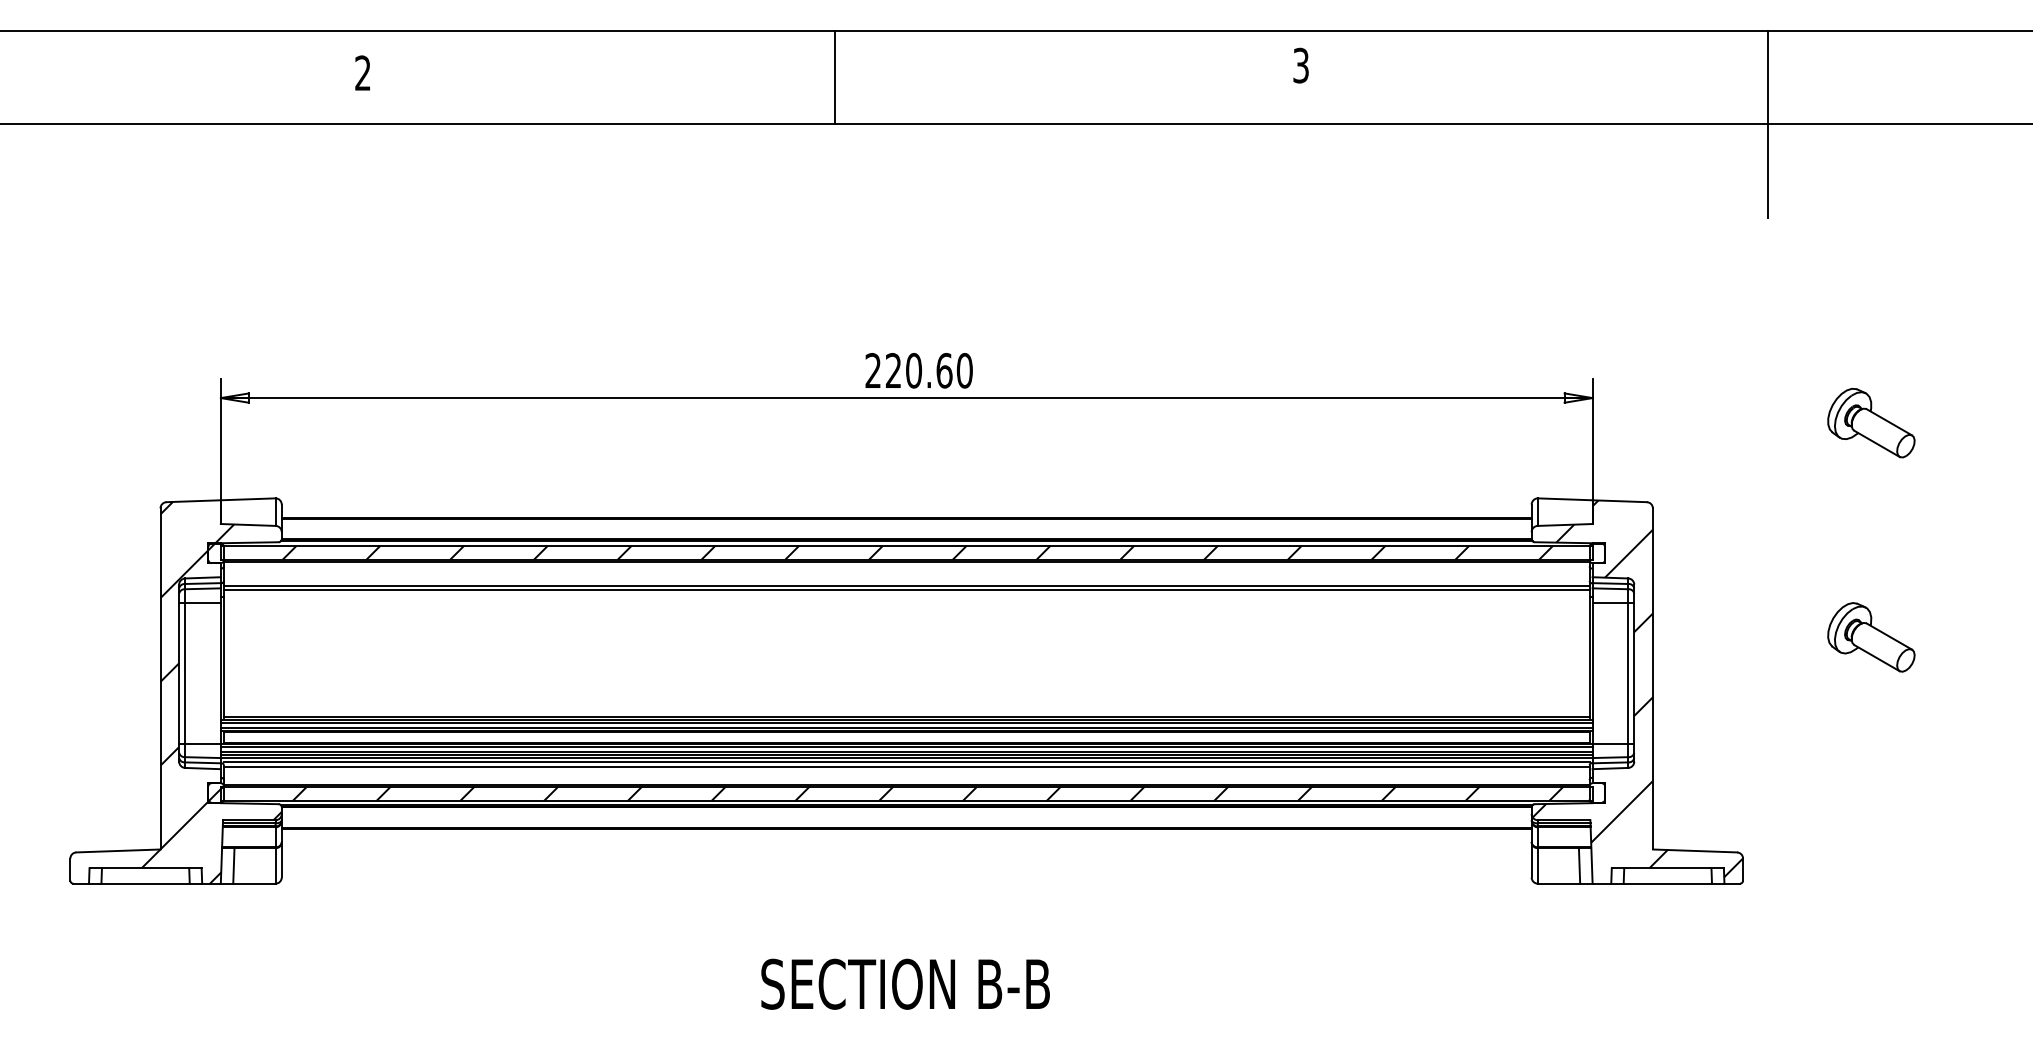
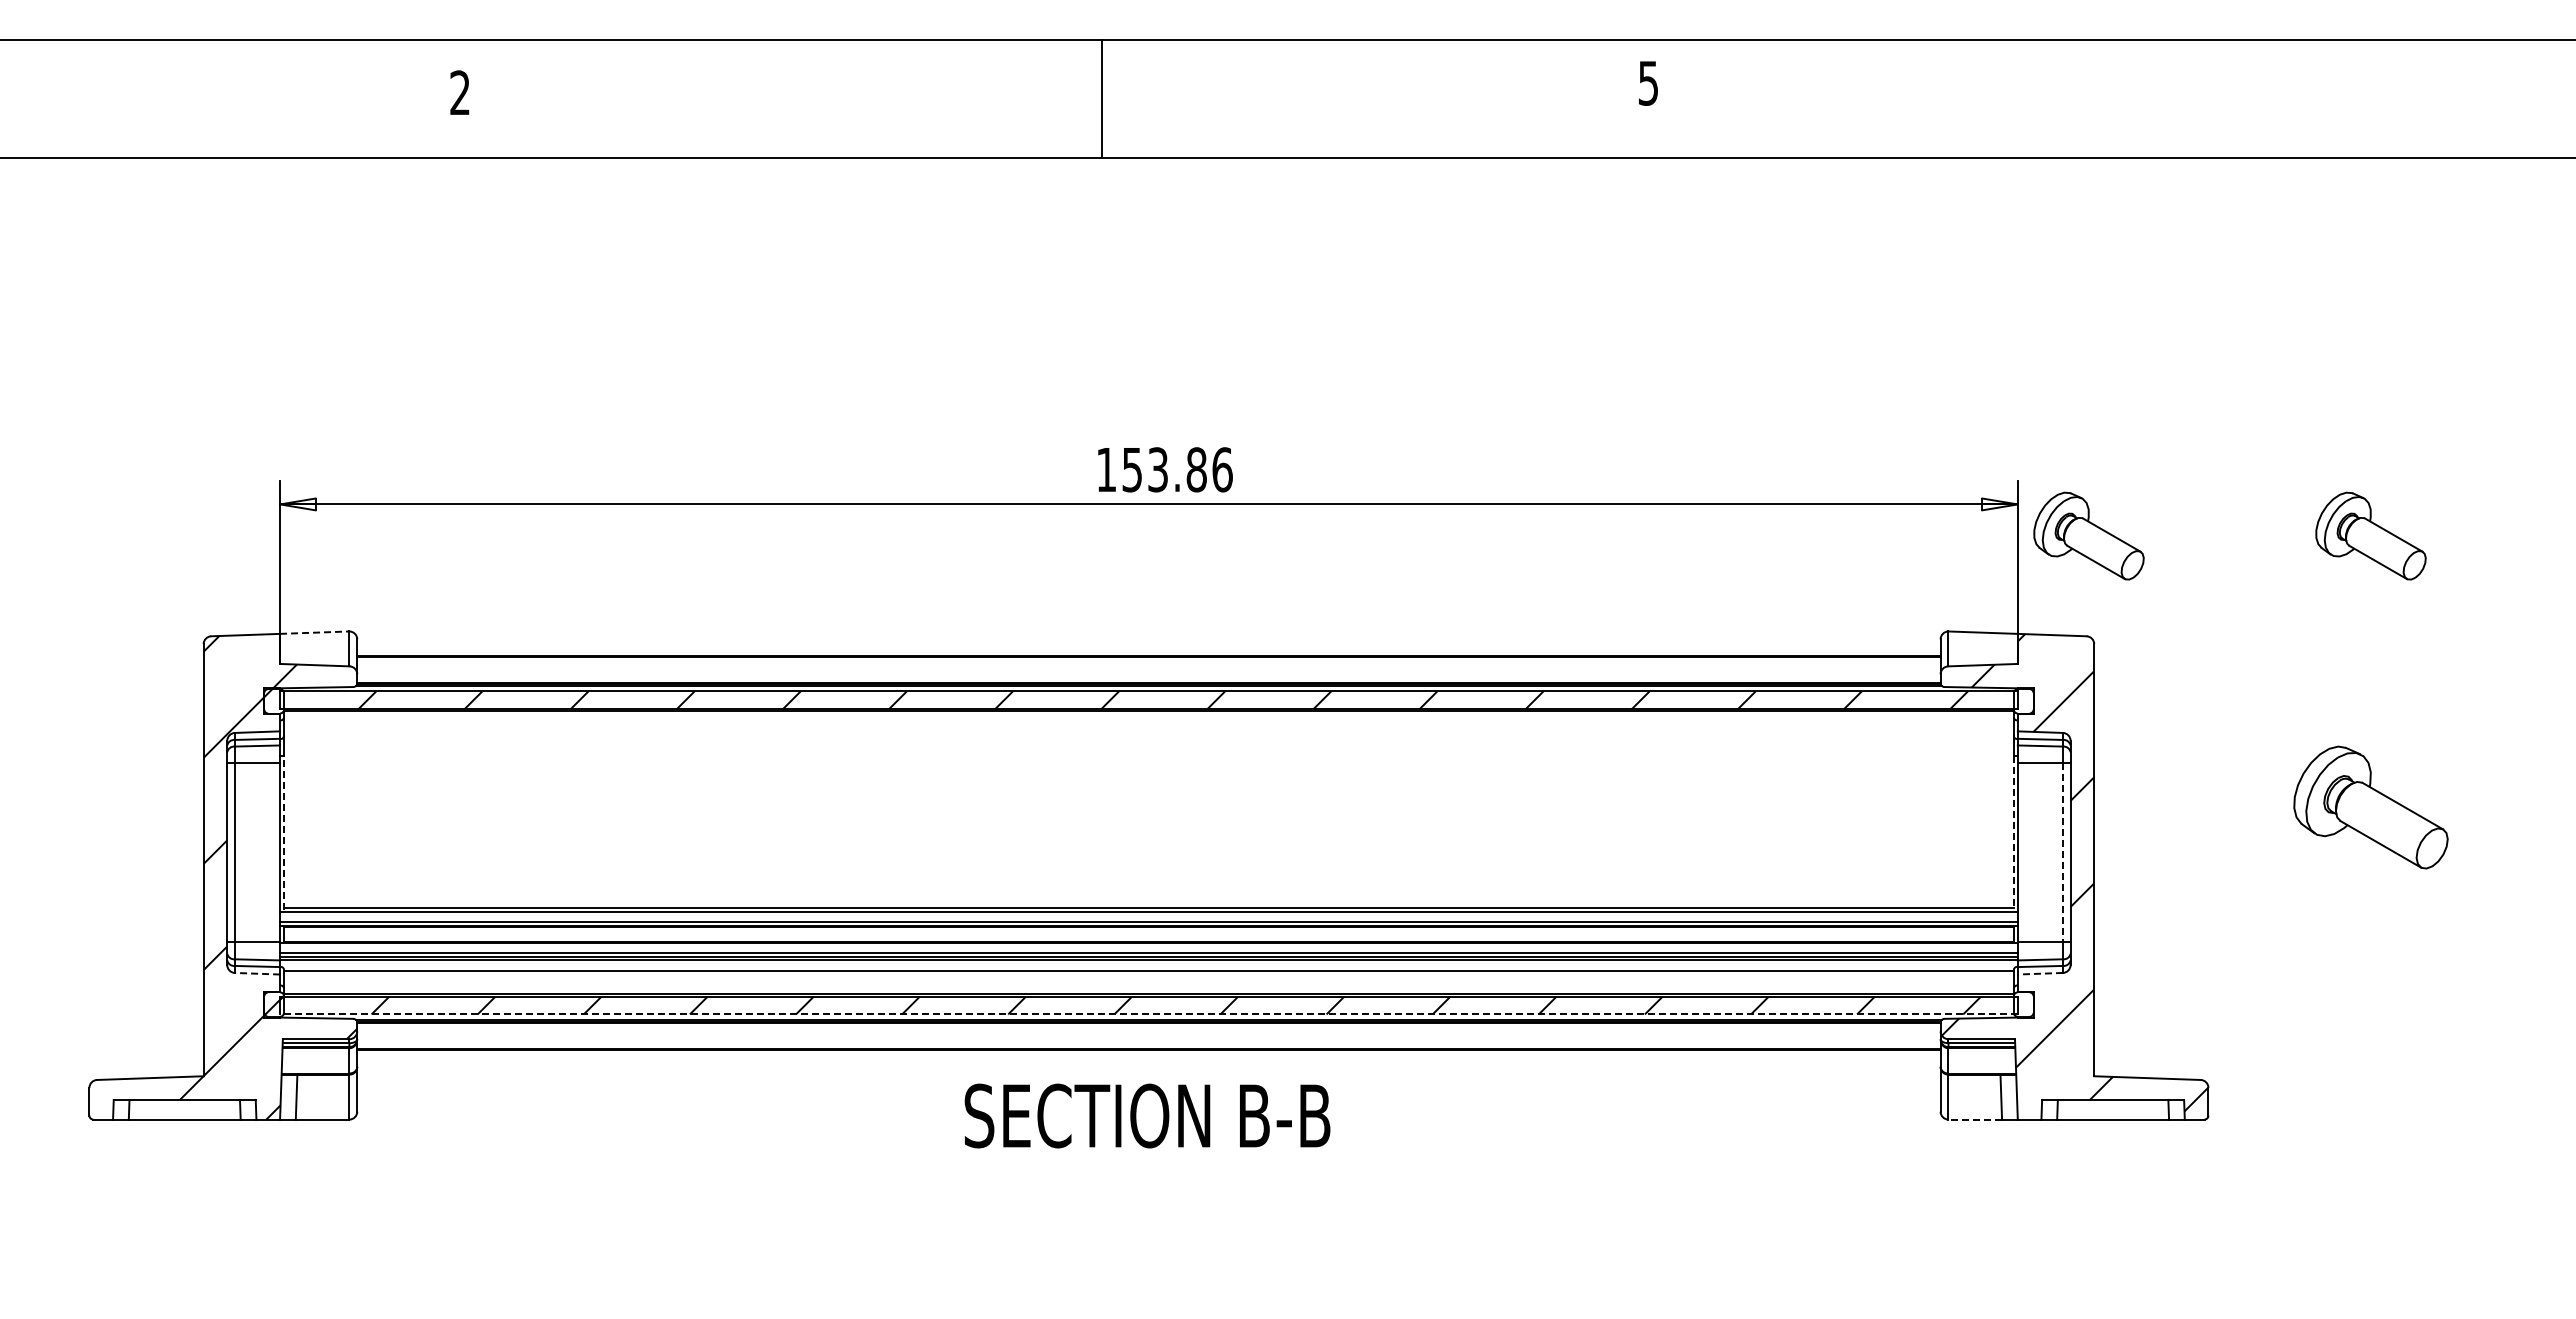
text: (1301, 65) -> (1648, 82), 3 -> 5
line: (834, 77) -> (1101, 98), moved
line: (1767, 124) -> (2239, 157), removed
text: (919, 370) -> (1164, 469), 220.60 -> 153.86
part: (1648, 422) -> (2088, 535), added
line: (248, 499) -> (314, 632), solid -> dashed
line: (906, 586) -> (1148, 742), removed
line: (906, 589) -> (1148, 747), removed
part: (1871, 637) -> (2370, 807), size x1.4
line: (224, 657) -> (284, 832), solid -> dashed
line: (1589, 657) -> (2013, 833), solid -> dashed
line: (1627, 673) -> (2062, 853), solid -> dashed
line: (906, 723) -> (1148, 916), removed
line: (906, 747) -> (1148, 946), removed
line: (906, 762) -> (1148, 965), removed
line: (203, 768) -> (257, 973), solid -> dashed
line: (1610, 768) -> (2040, 973), solid -> dashed
line: (906, 800) -> (1148, 1014), solid -> dashed
line: (1559, 883) -> (1975, 1119), solid -> dashed
text: (905, 983) -> (1147, 1115), moved

